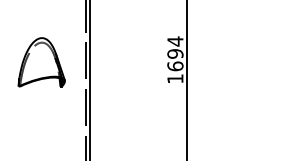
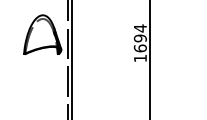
part: (41, 62) -> (42, 34), moved

